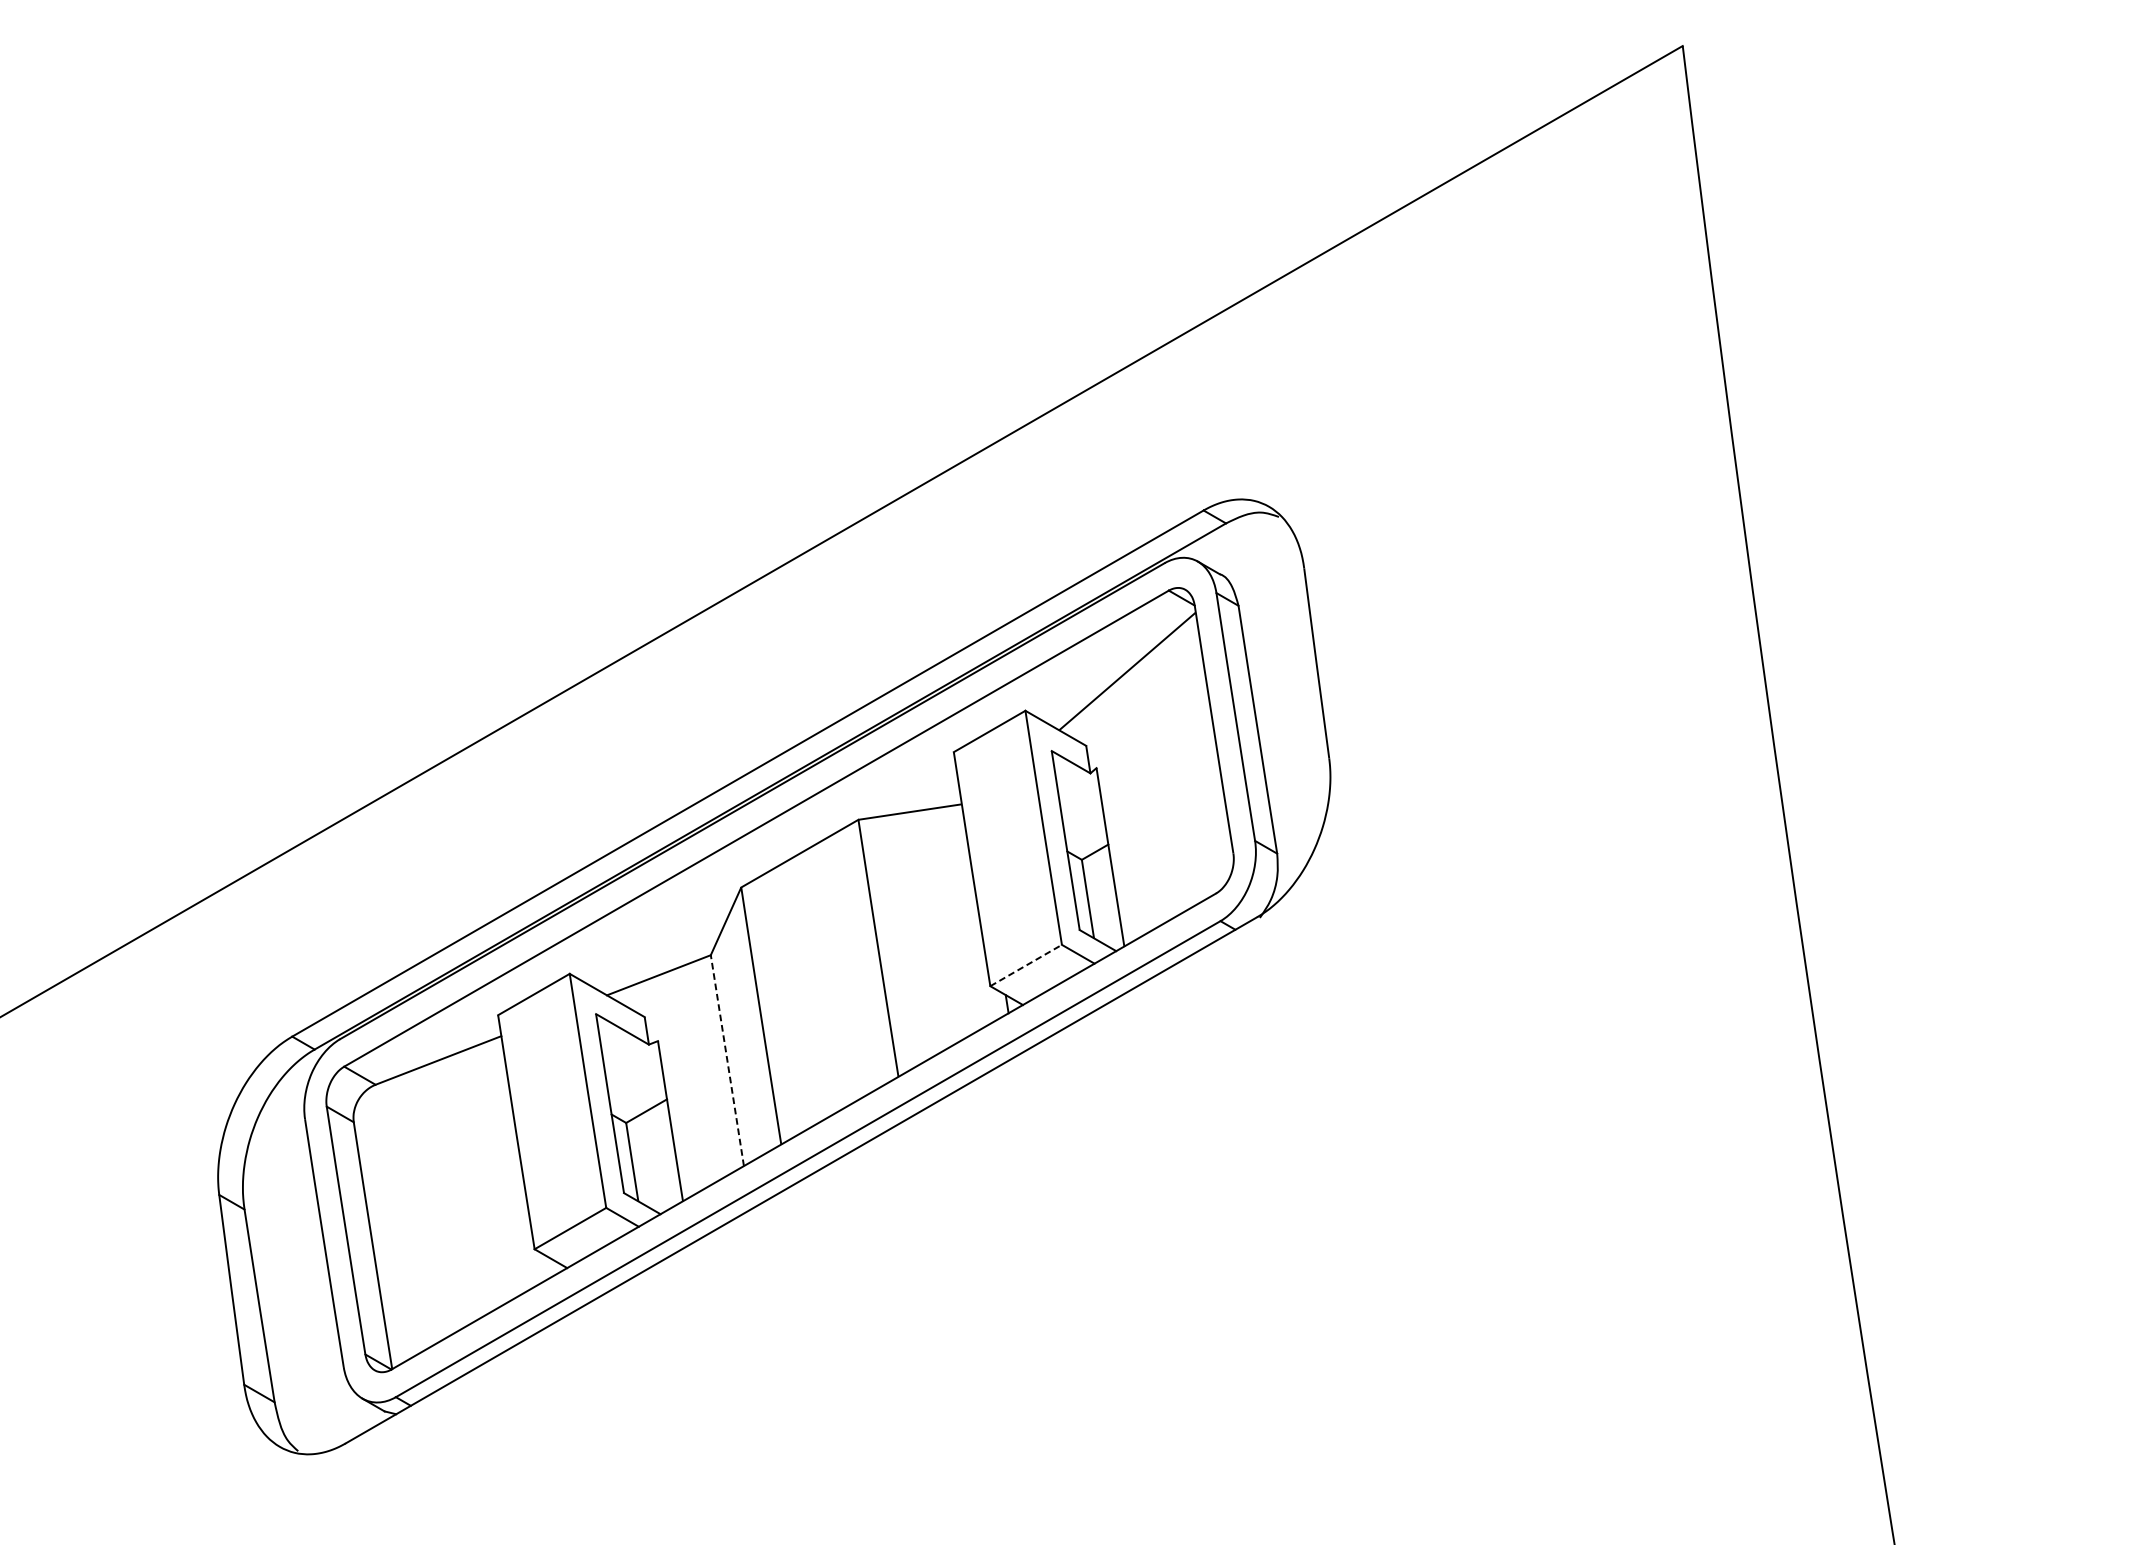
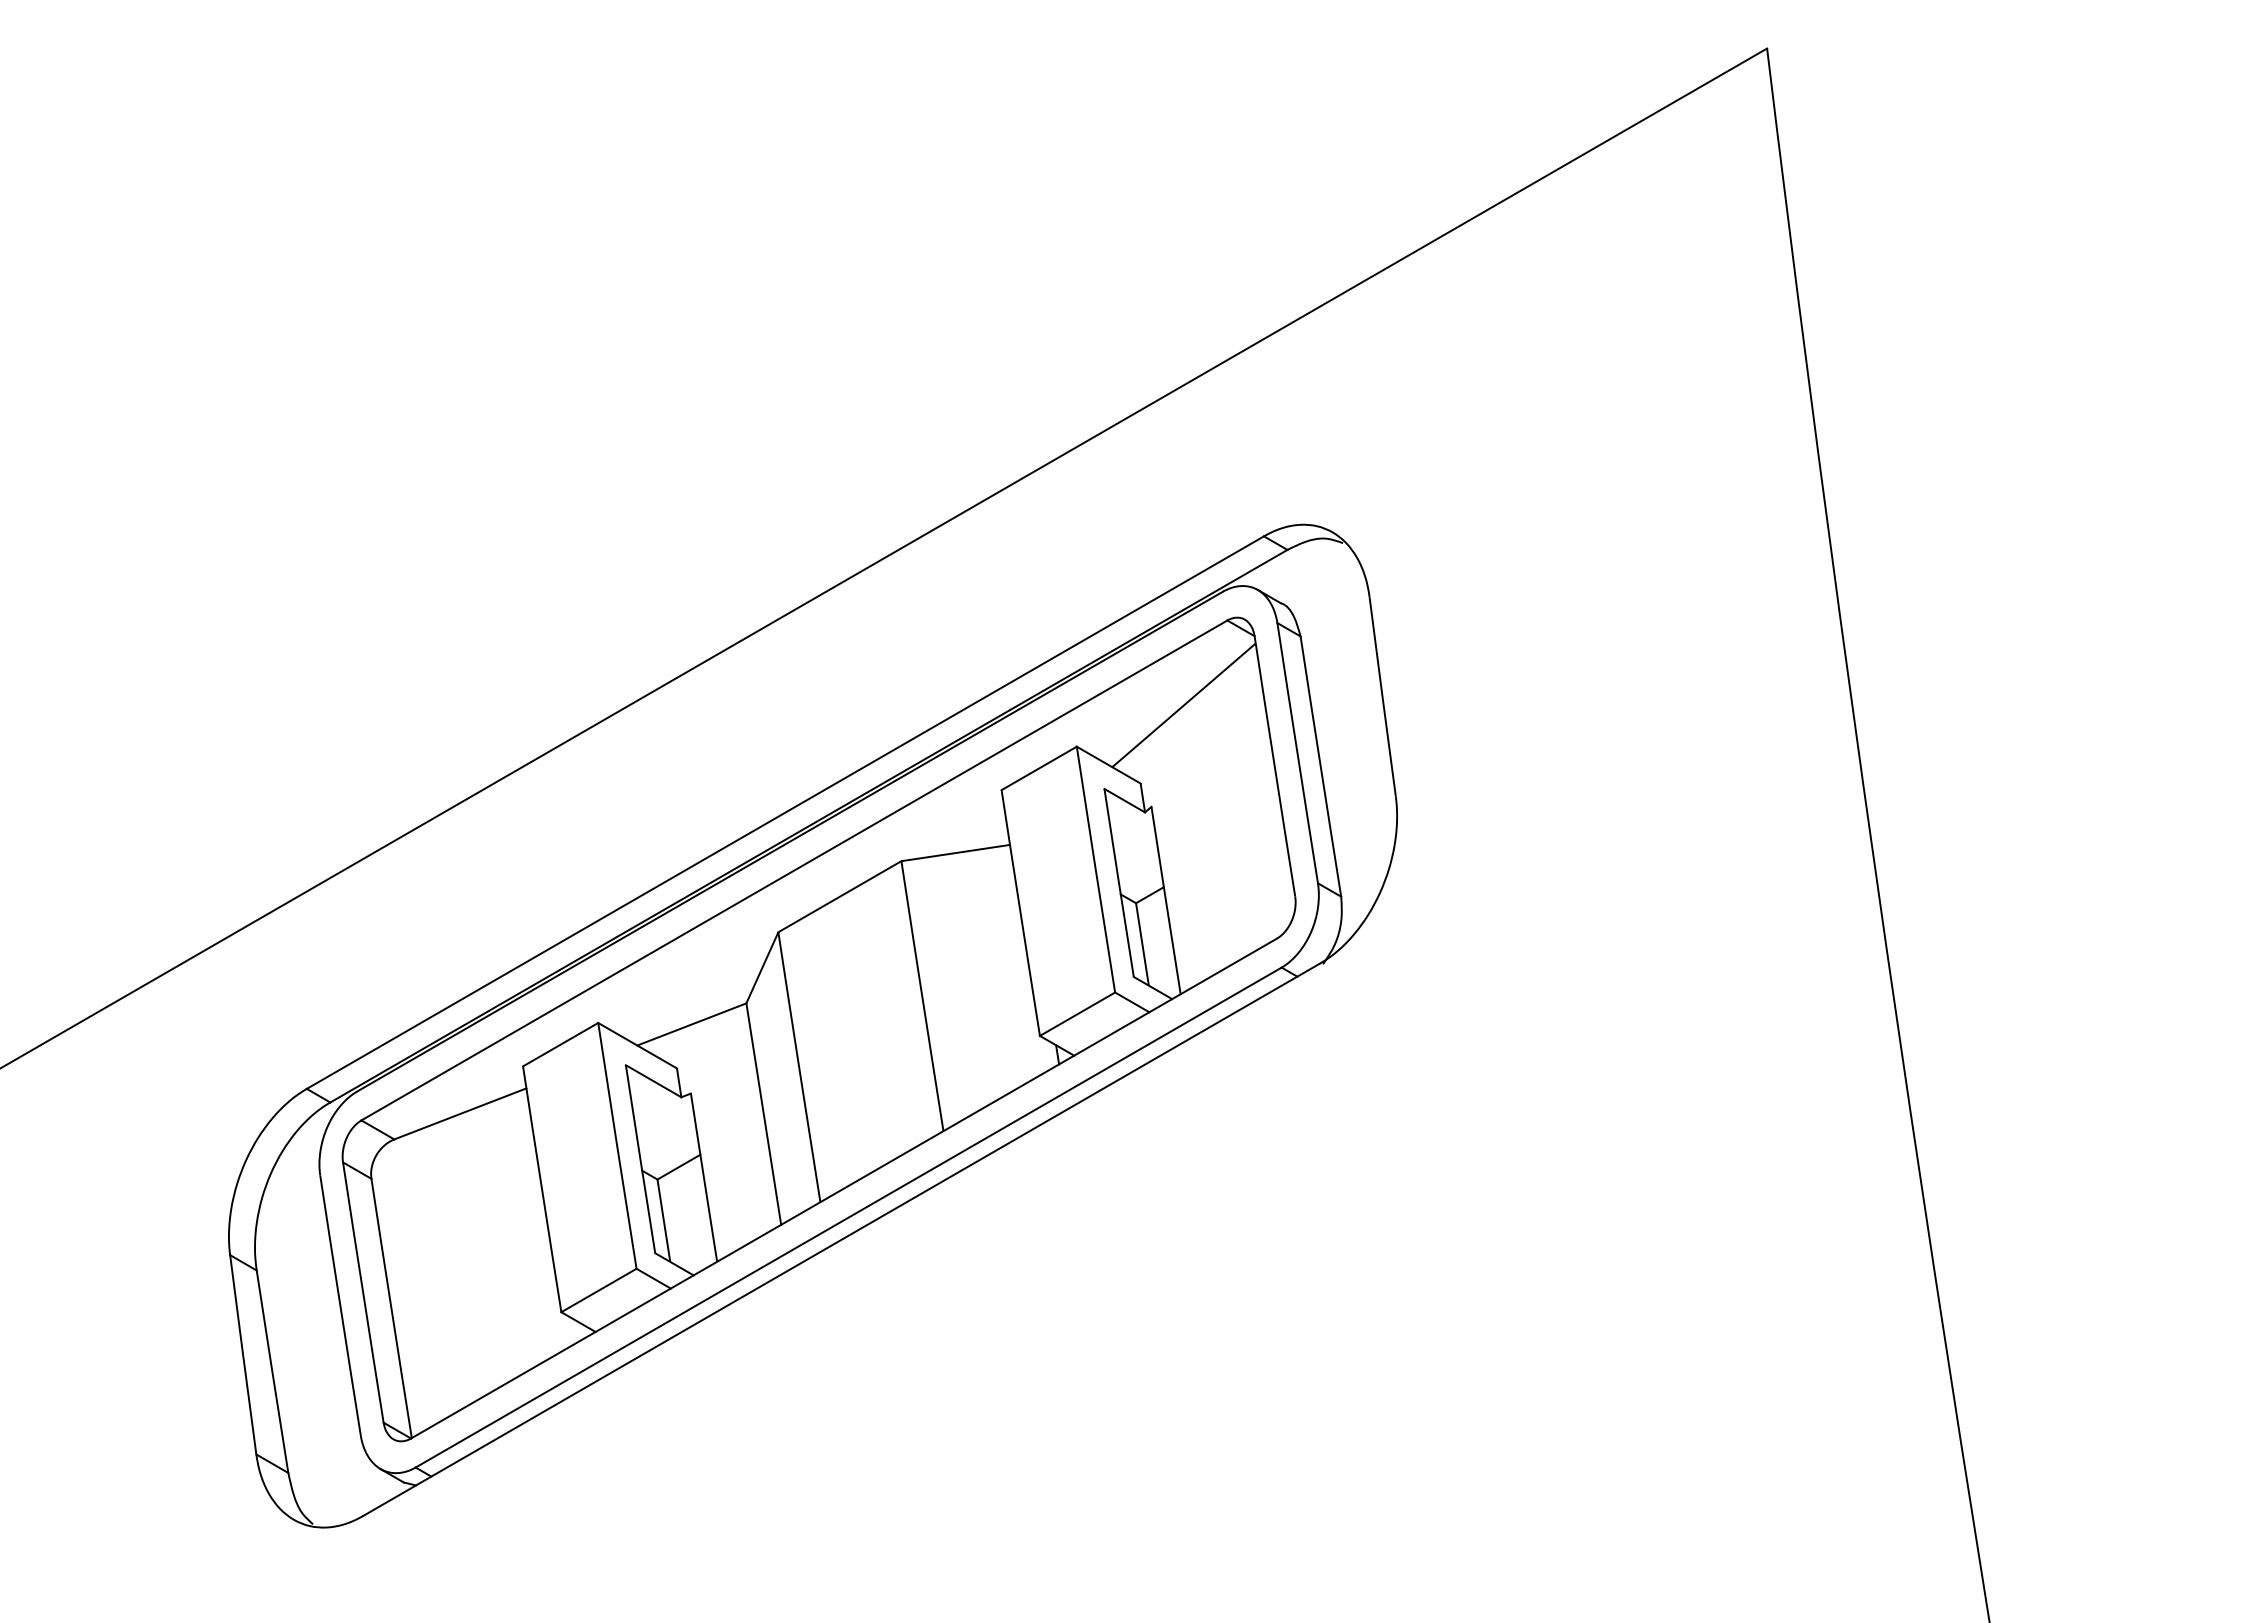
line: (1026, 964) -> (1077, 1013), dashed -> solid
line: (727, 1060) -> (763, 1113), dashed -> solid

